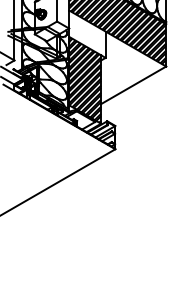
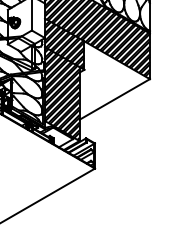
hatch: (87, 33) -> (64, 43), added

